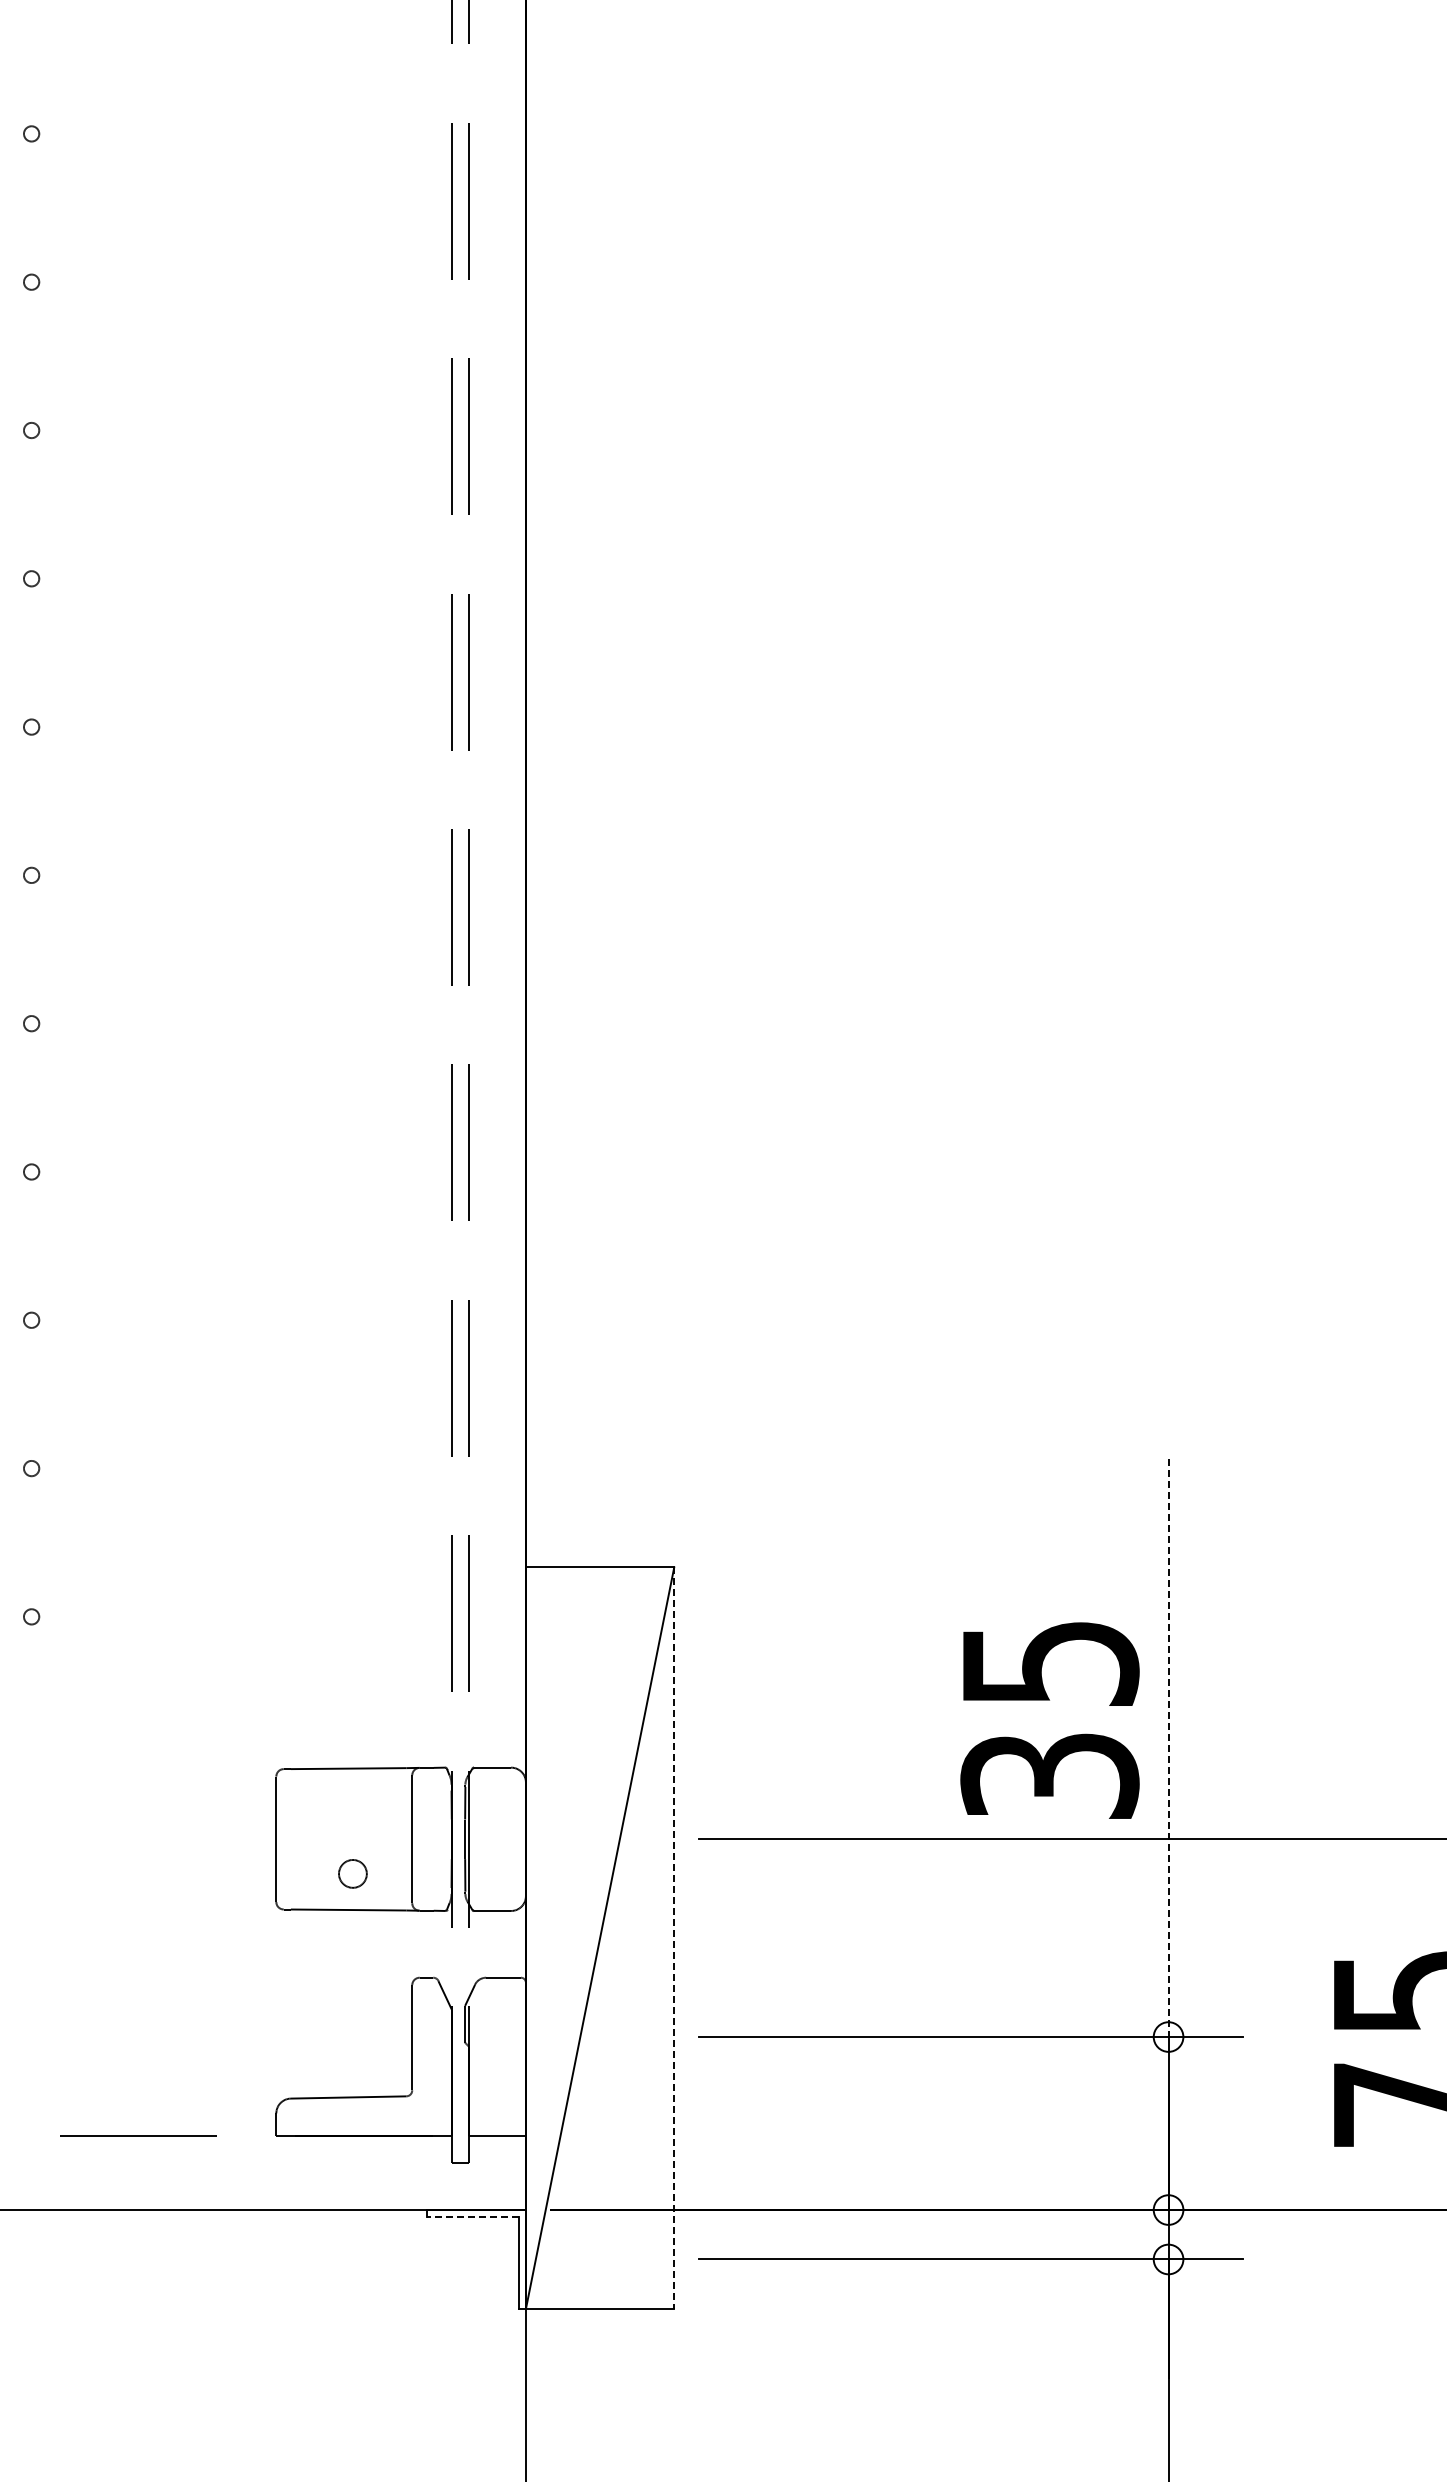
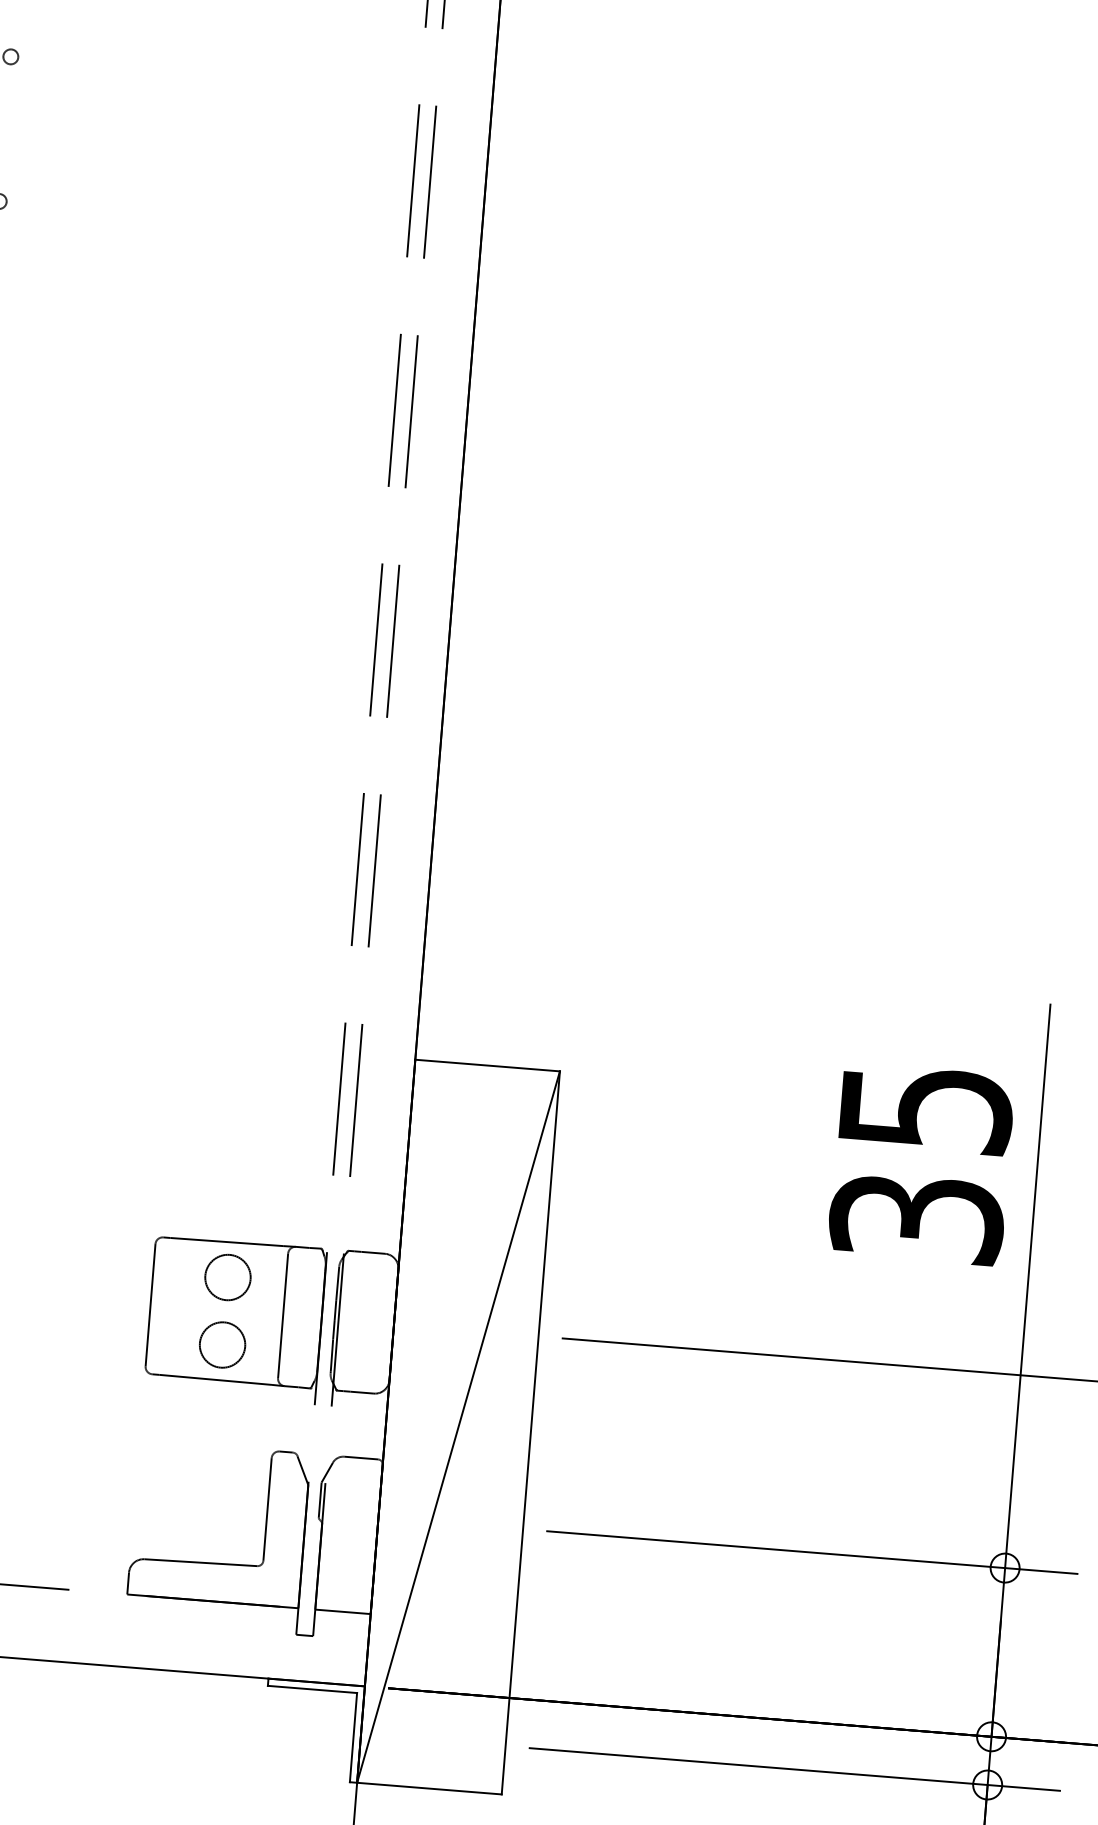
text: (1049, 1720) -> (920, 1164), moved
line: (1168, 1748) -> (1027, 1286), dashed -> solid
circle: (352, 1804) -> (227, 1277), added
circle: (352, 1873) -> (222, 1344), size x1.67
line: (674, 1938) -> (531, 1433), dashed -> solid
line: (472, 2217) -> (312, 1689), dashed -> solid

